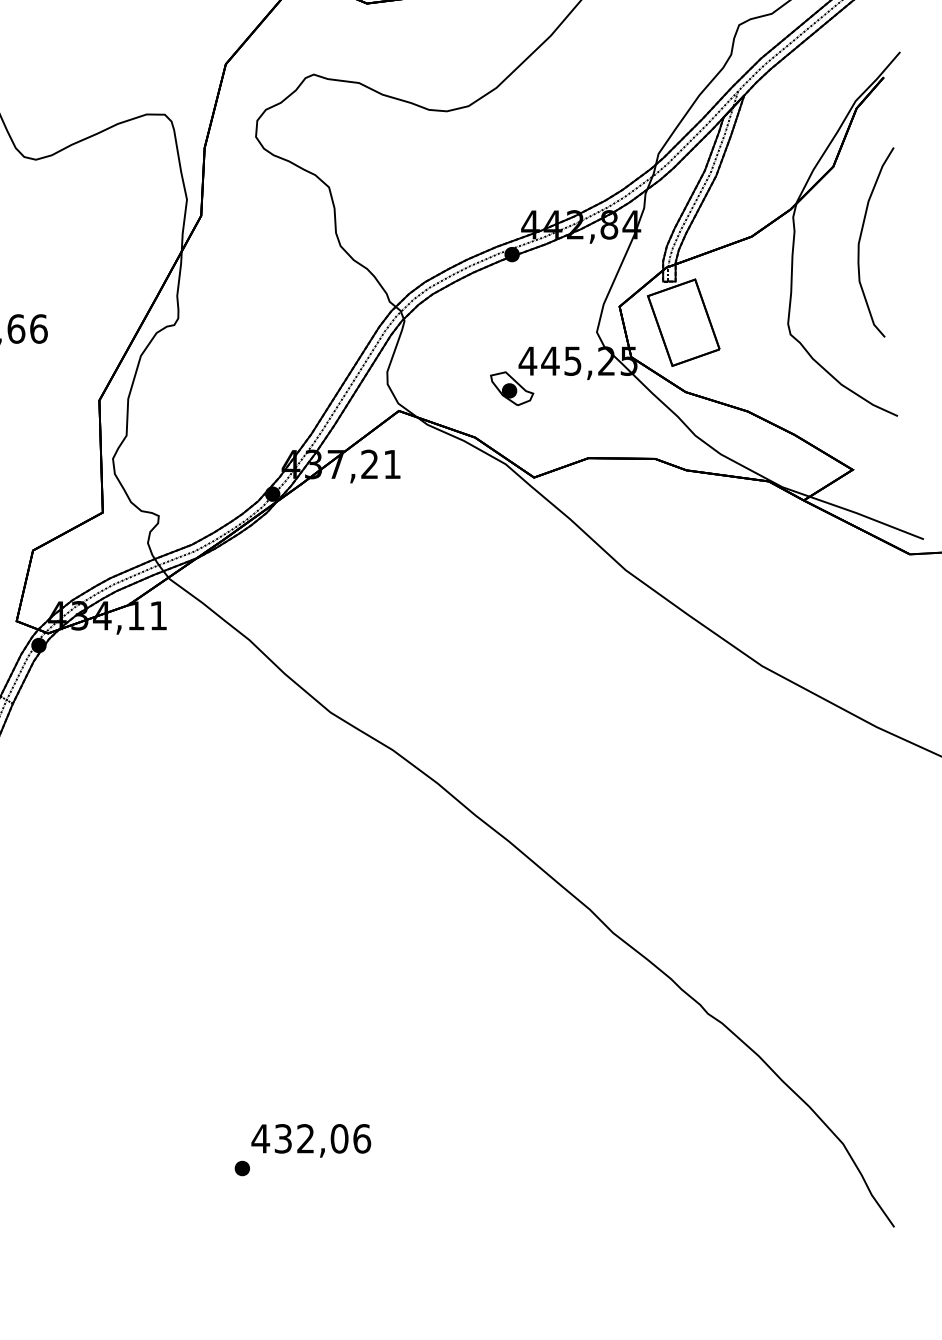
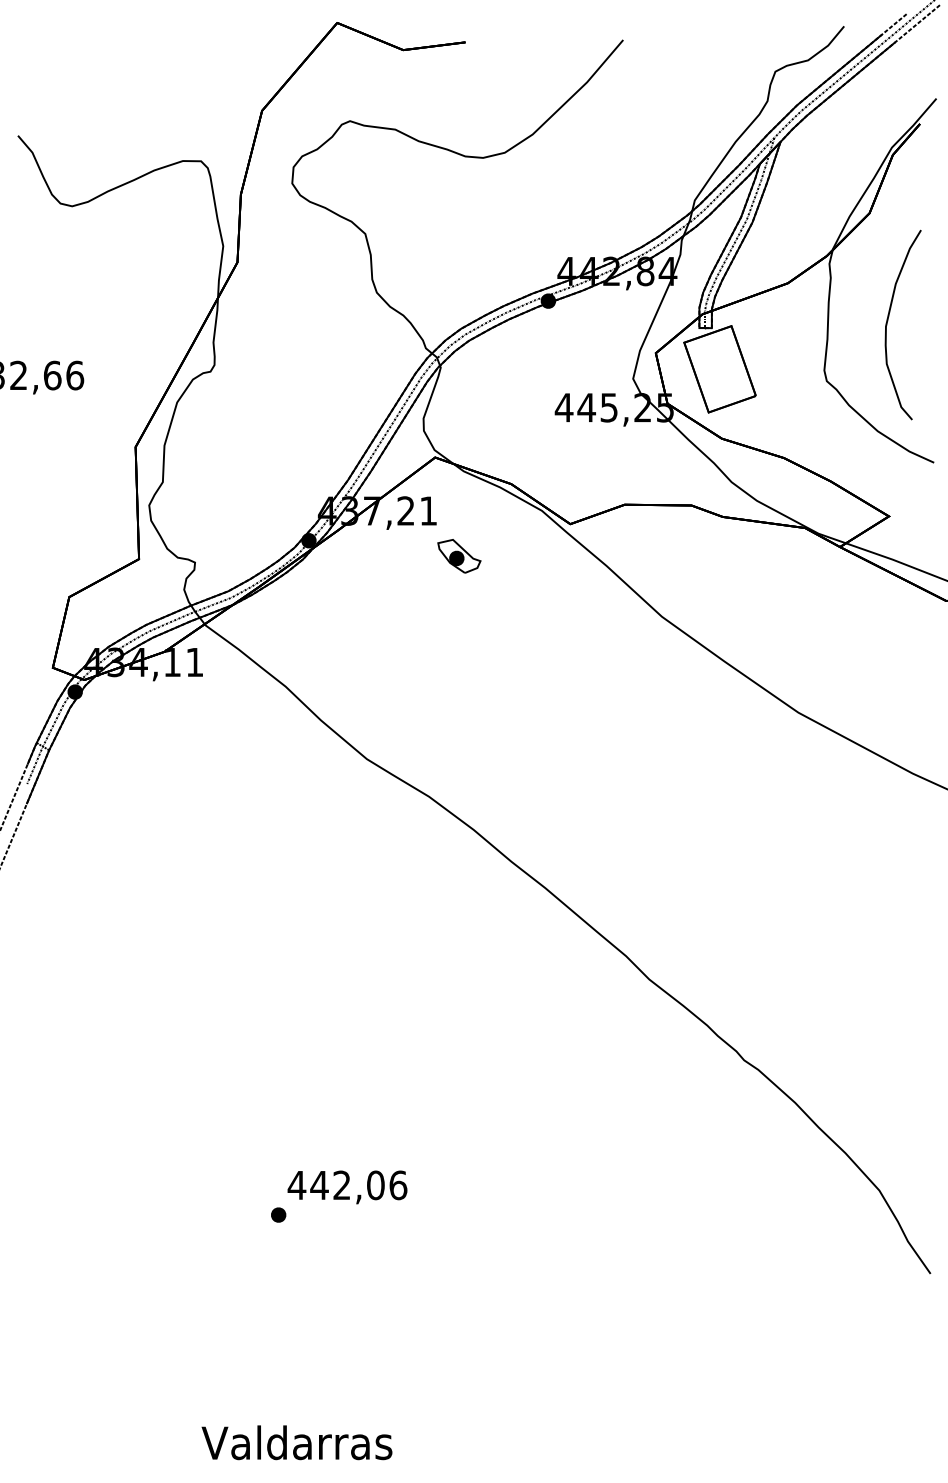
curve: (861, 238) -> (888, 321), moved
part: (512, 388) -> (459, 556), moved
text: (283, 1138) -> (319, 1185), 432,06 -> 442,06

